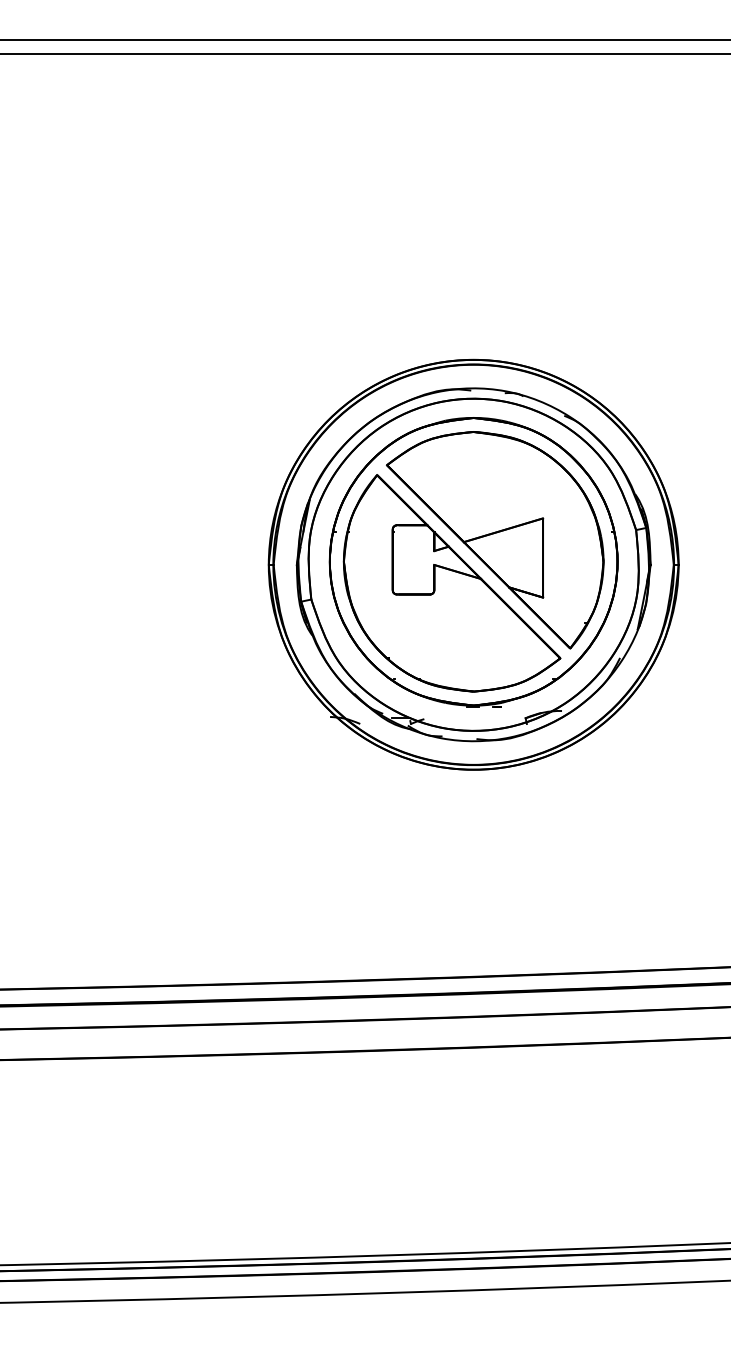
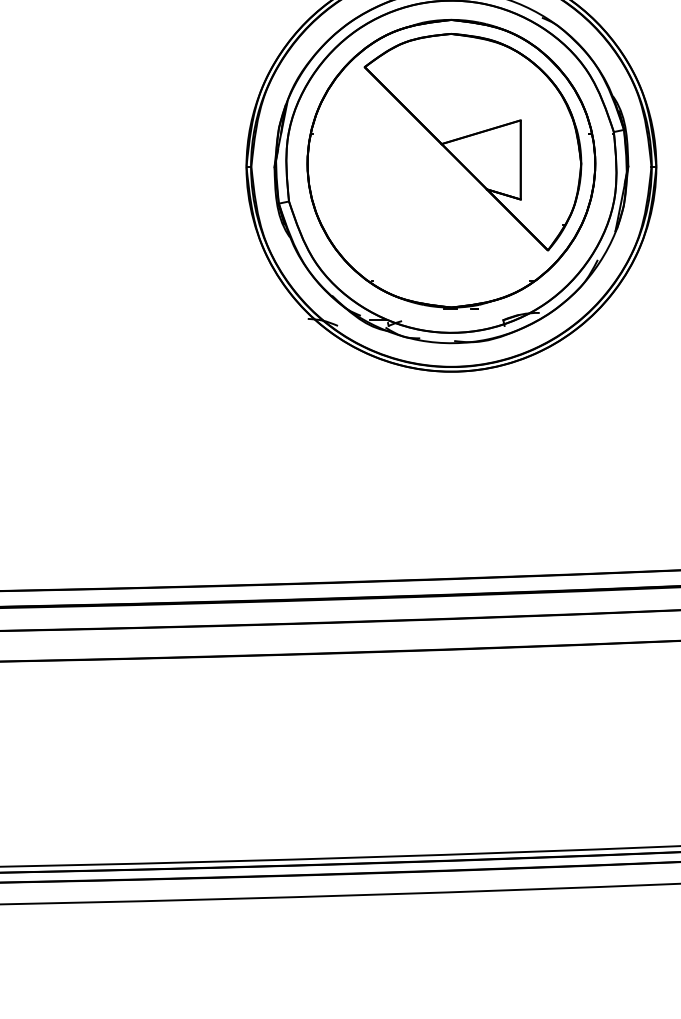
part: (451, 583) -> (429, 185), removed

